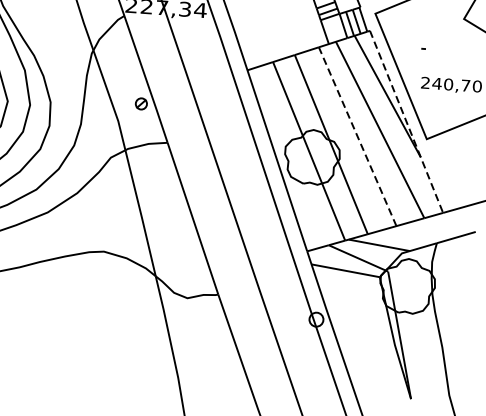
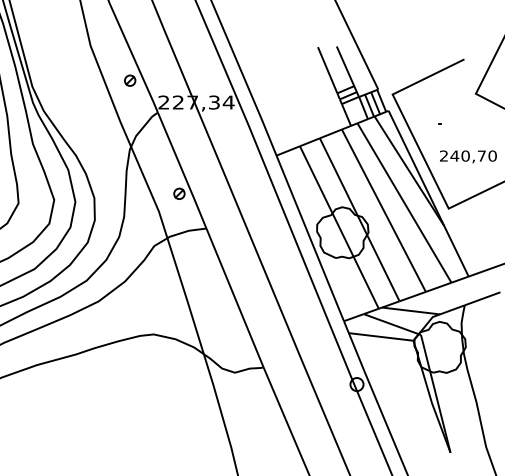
line: (406, 122) -> (428, 194), dashed -> solid
line: (357, 136) -> (383, 210), dashed -> solid

